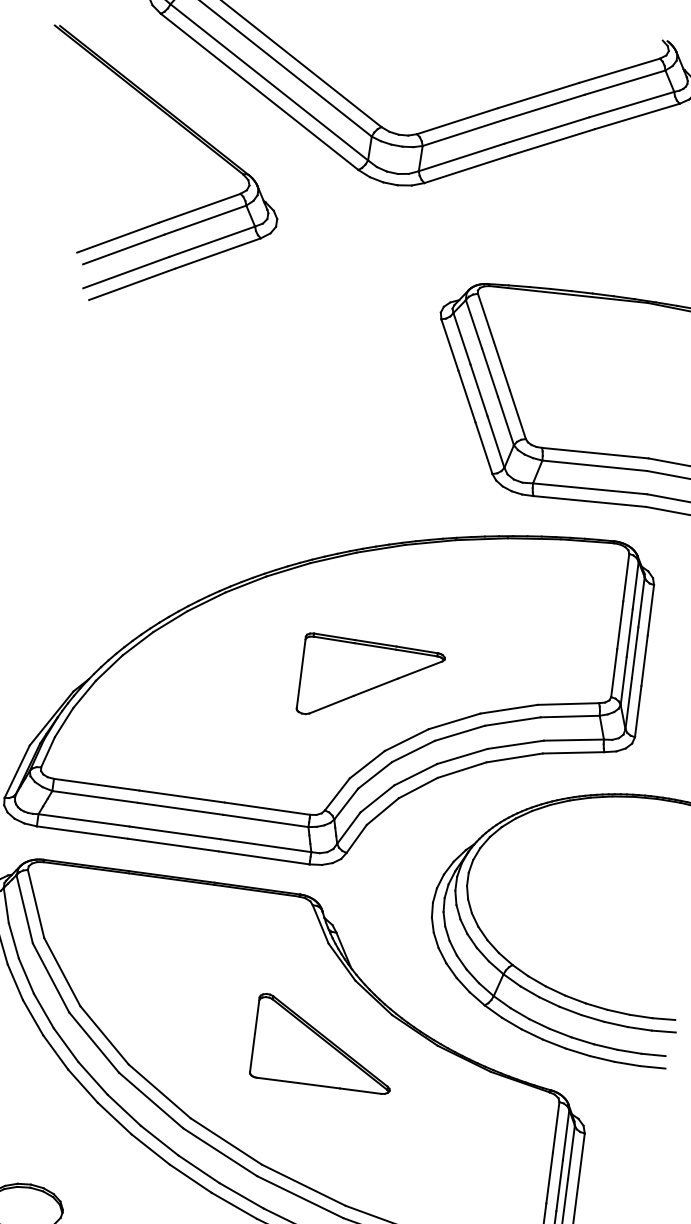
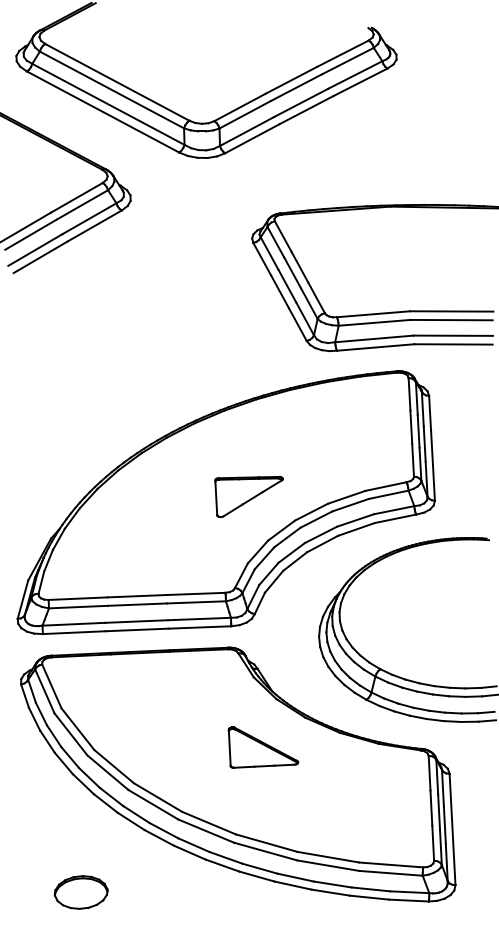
part: (368, 682) -> (248, 496), size x0.7
part: (324, 1046) -> (263, 747), size x0.7

